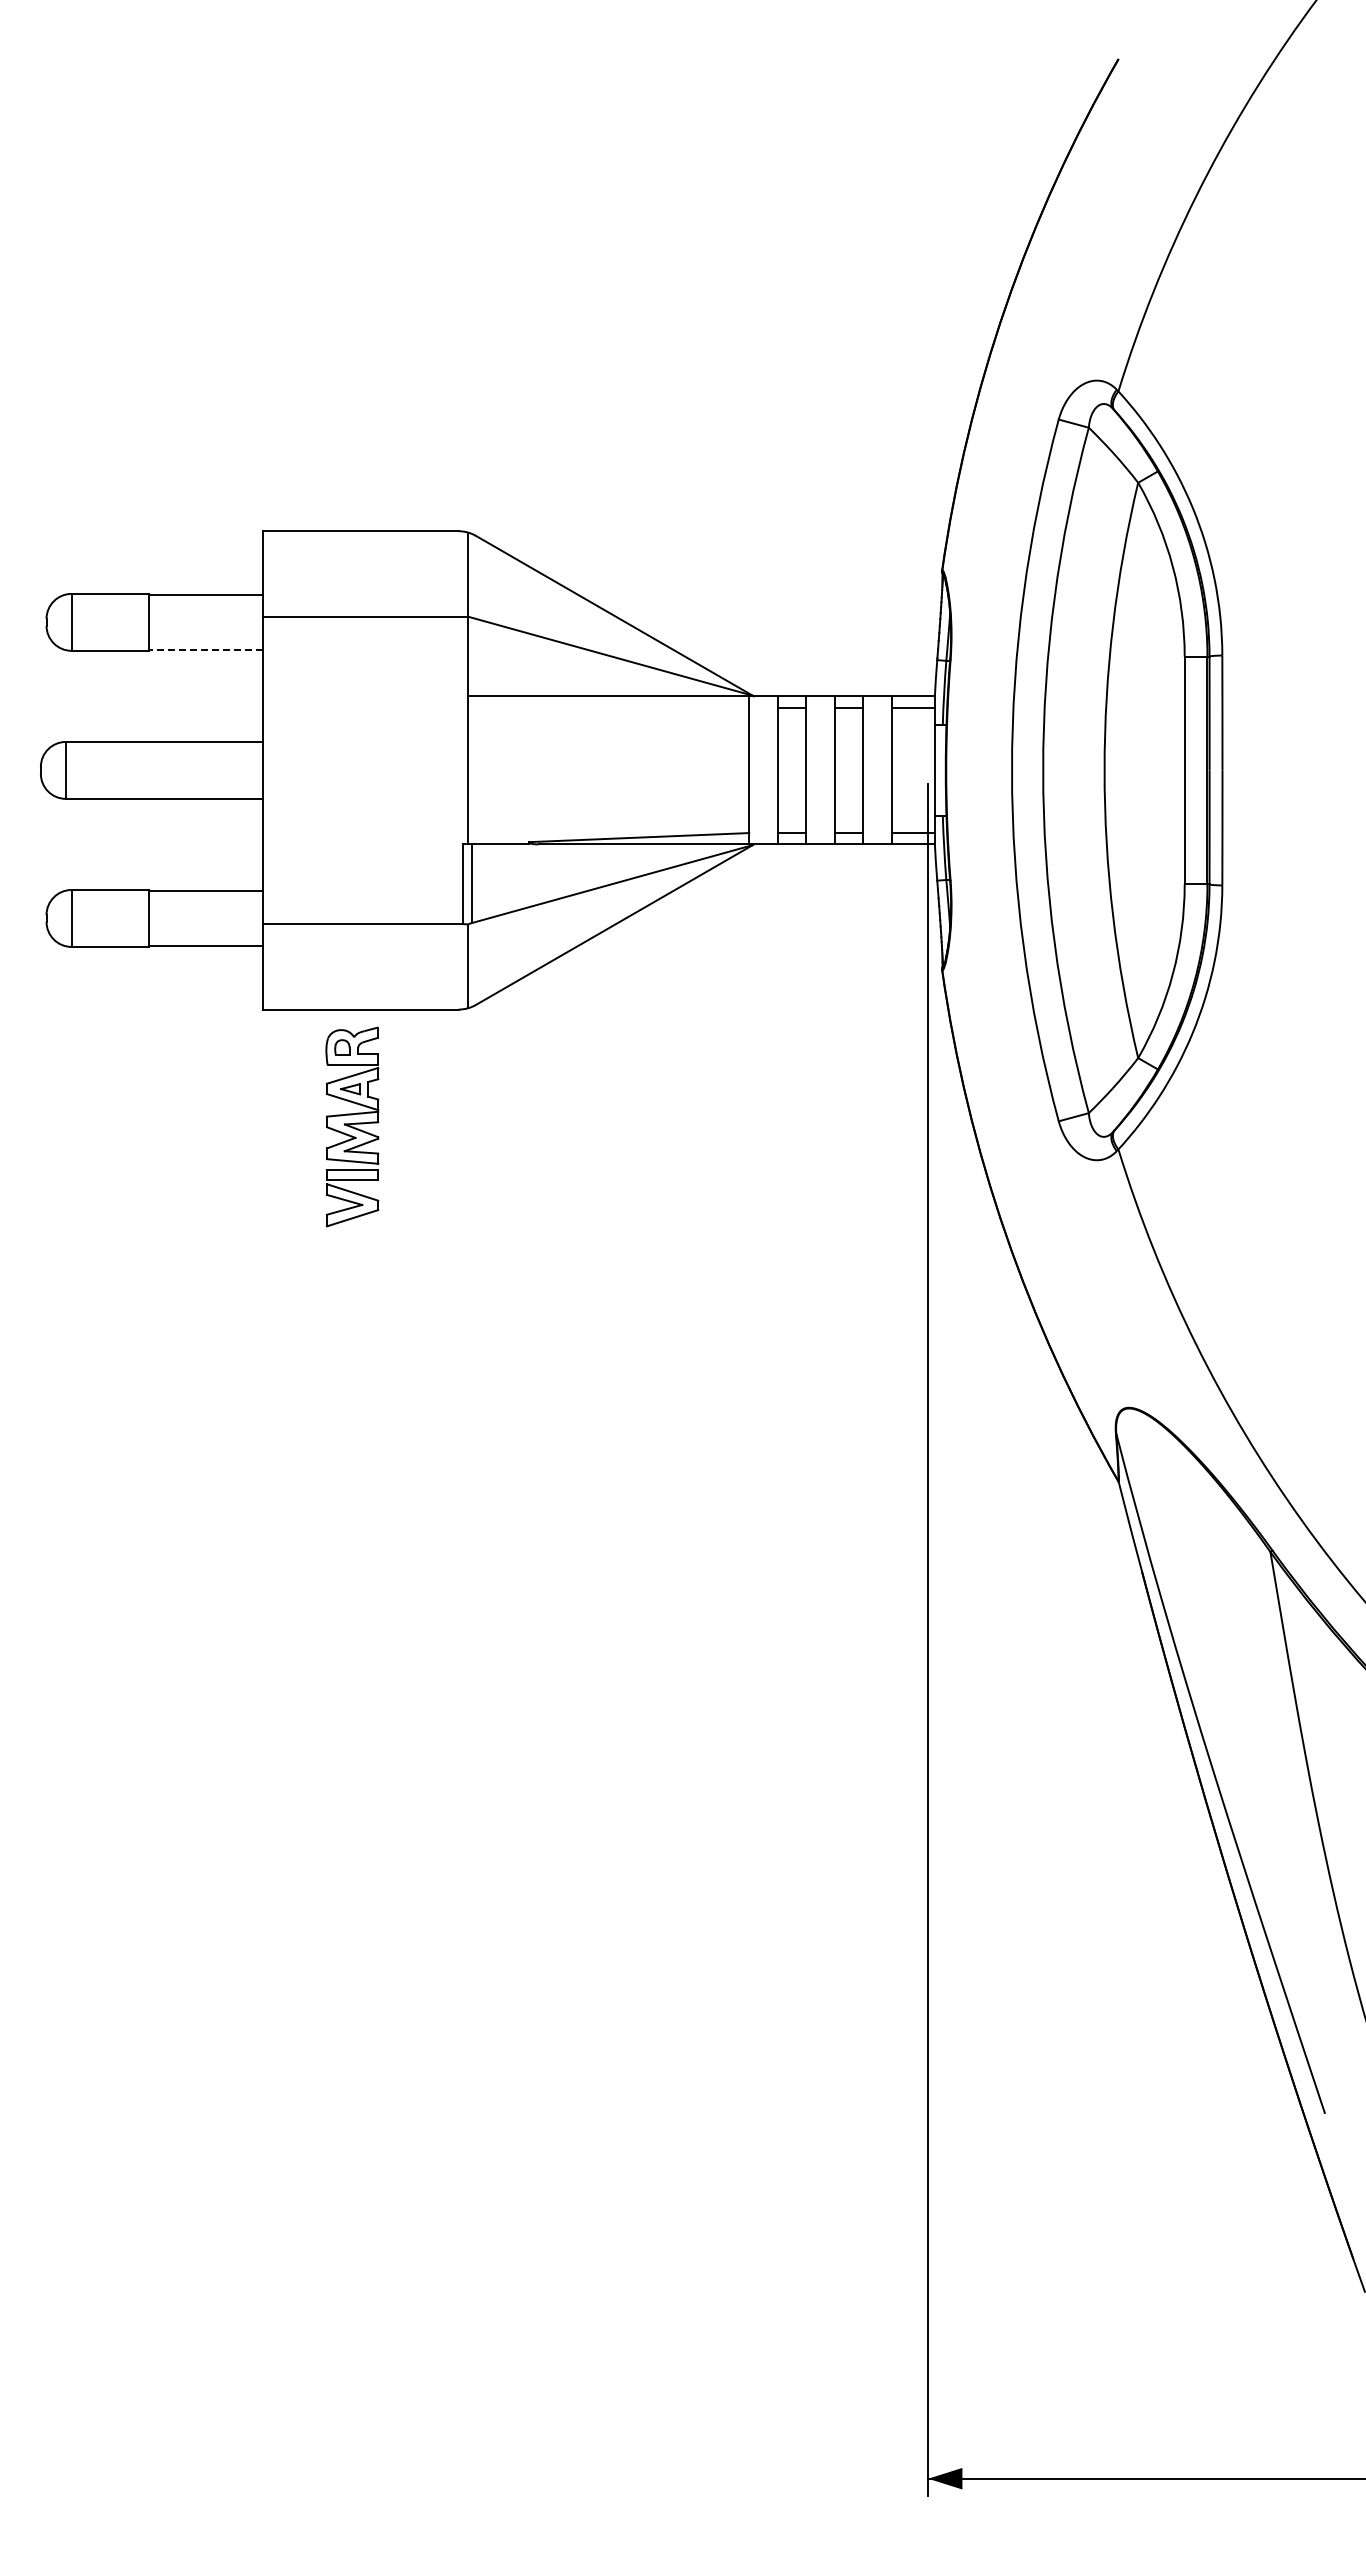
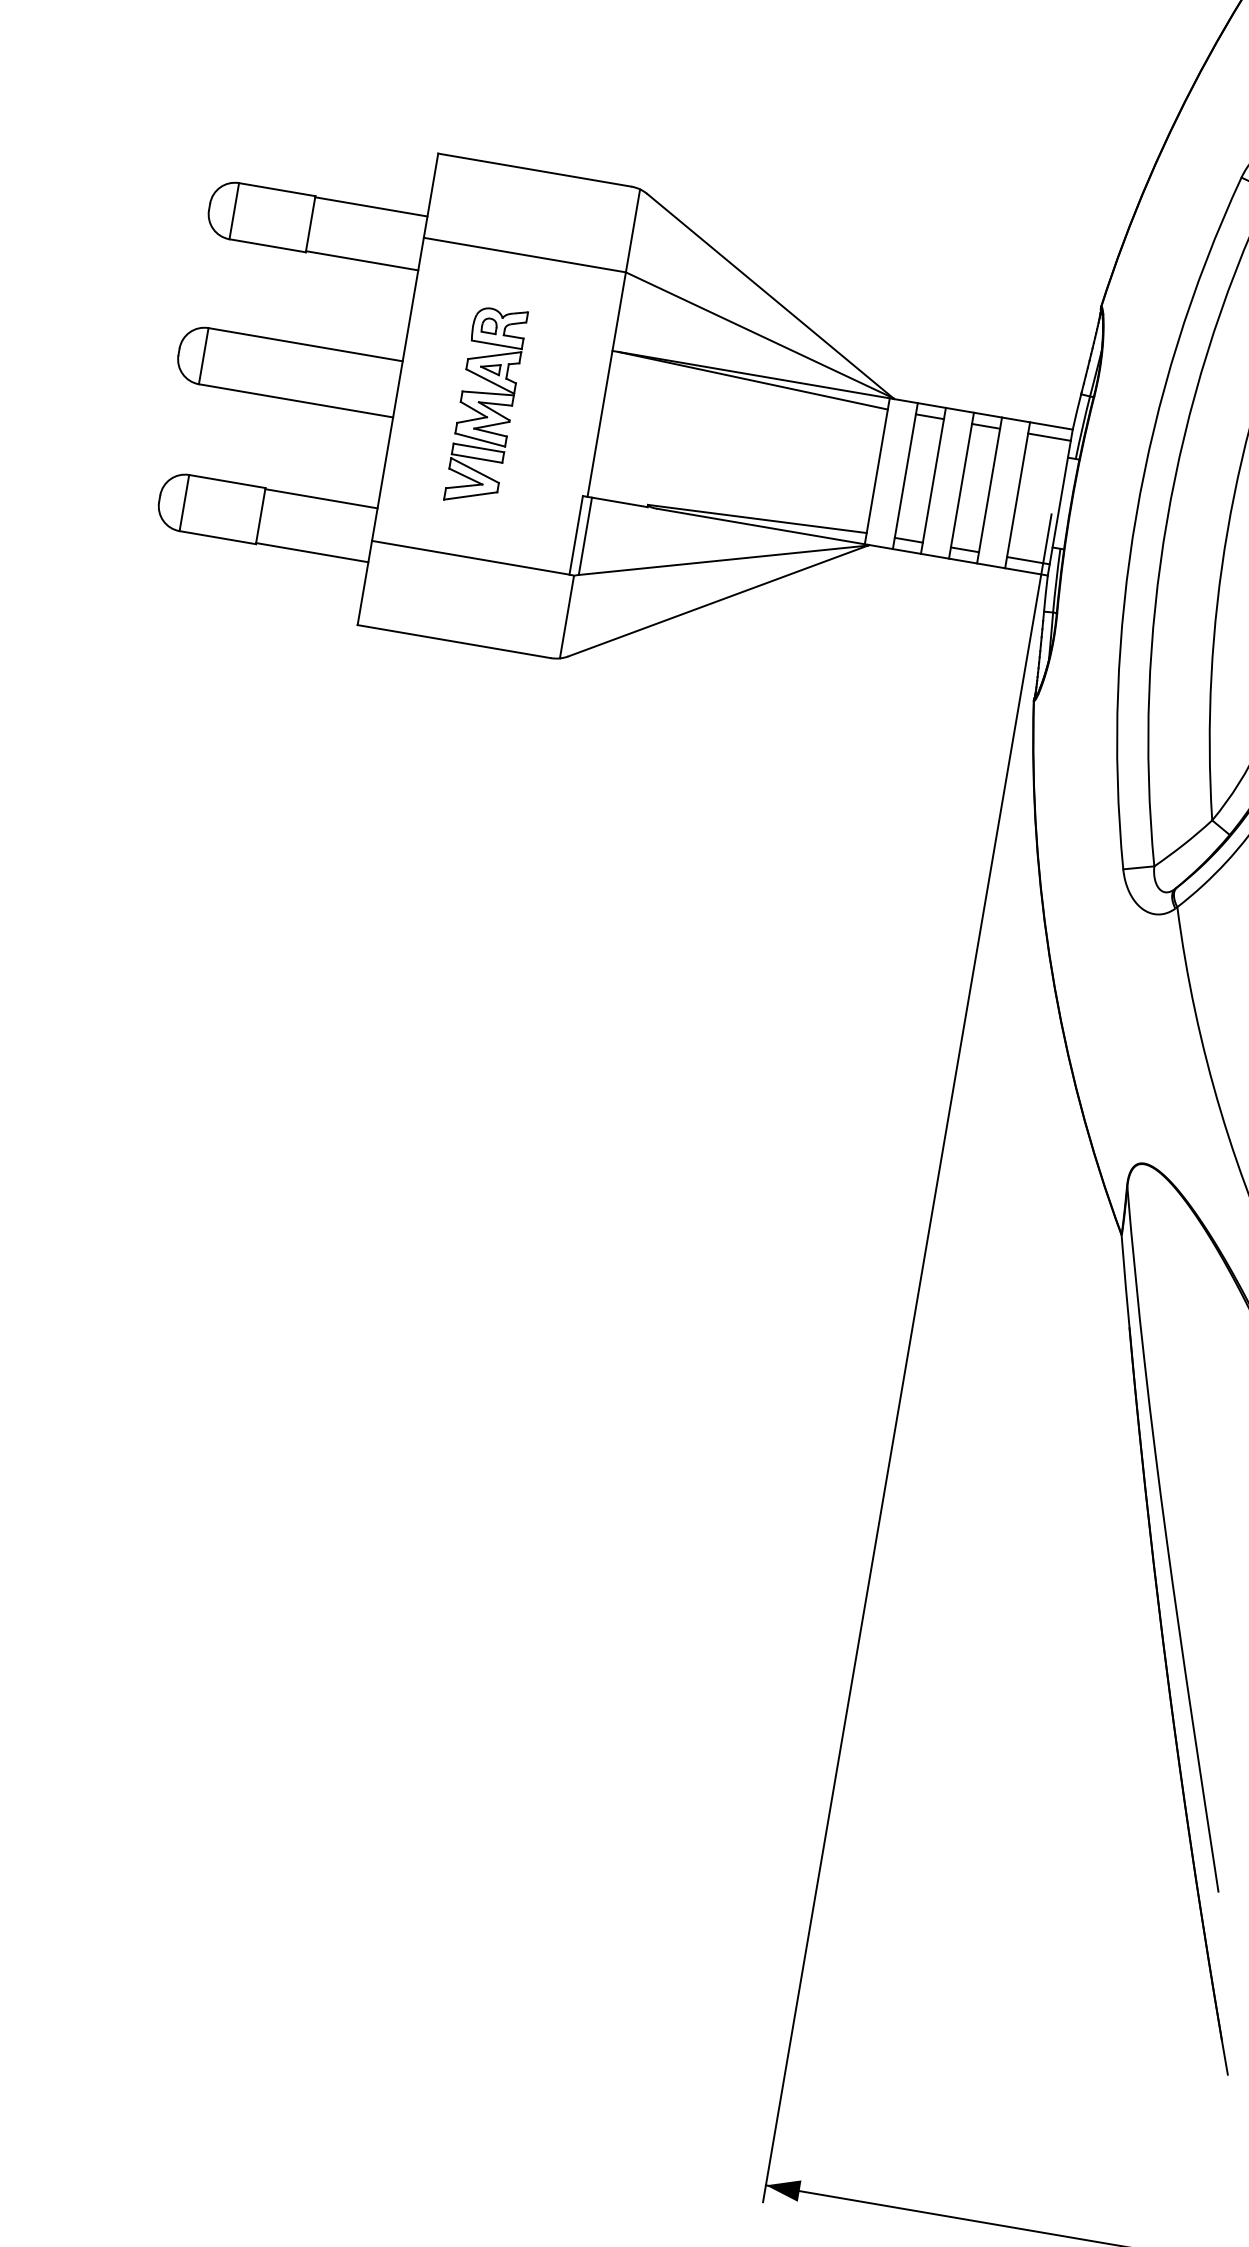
line: (205, 649) -> (361, 260), dashed -> solid
line: (611, 701) -> (753, 380), added
part: (352, 1126) -> (486, 405), moved

